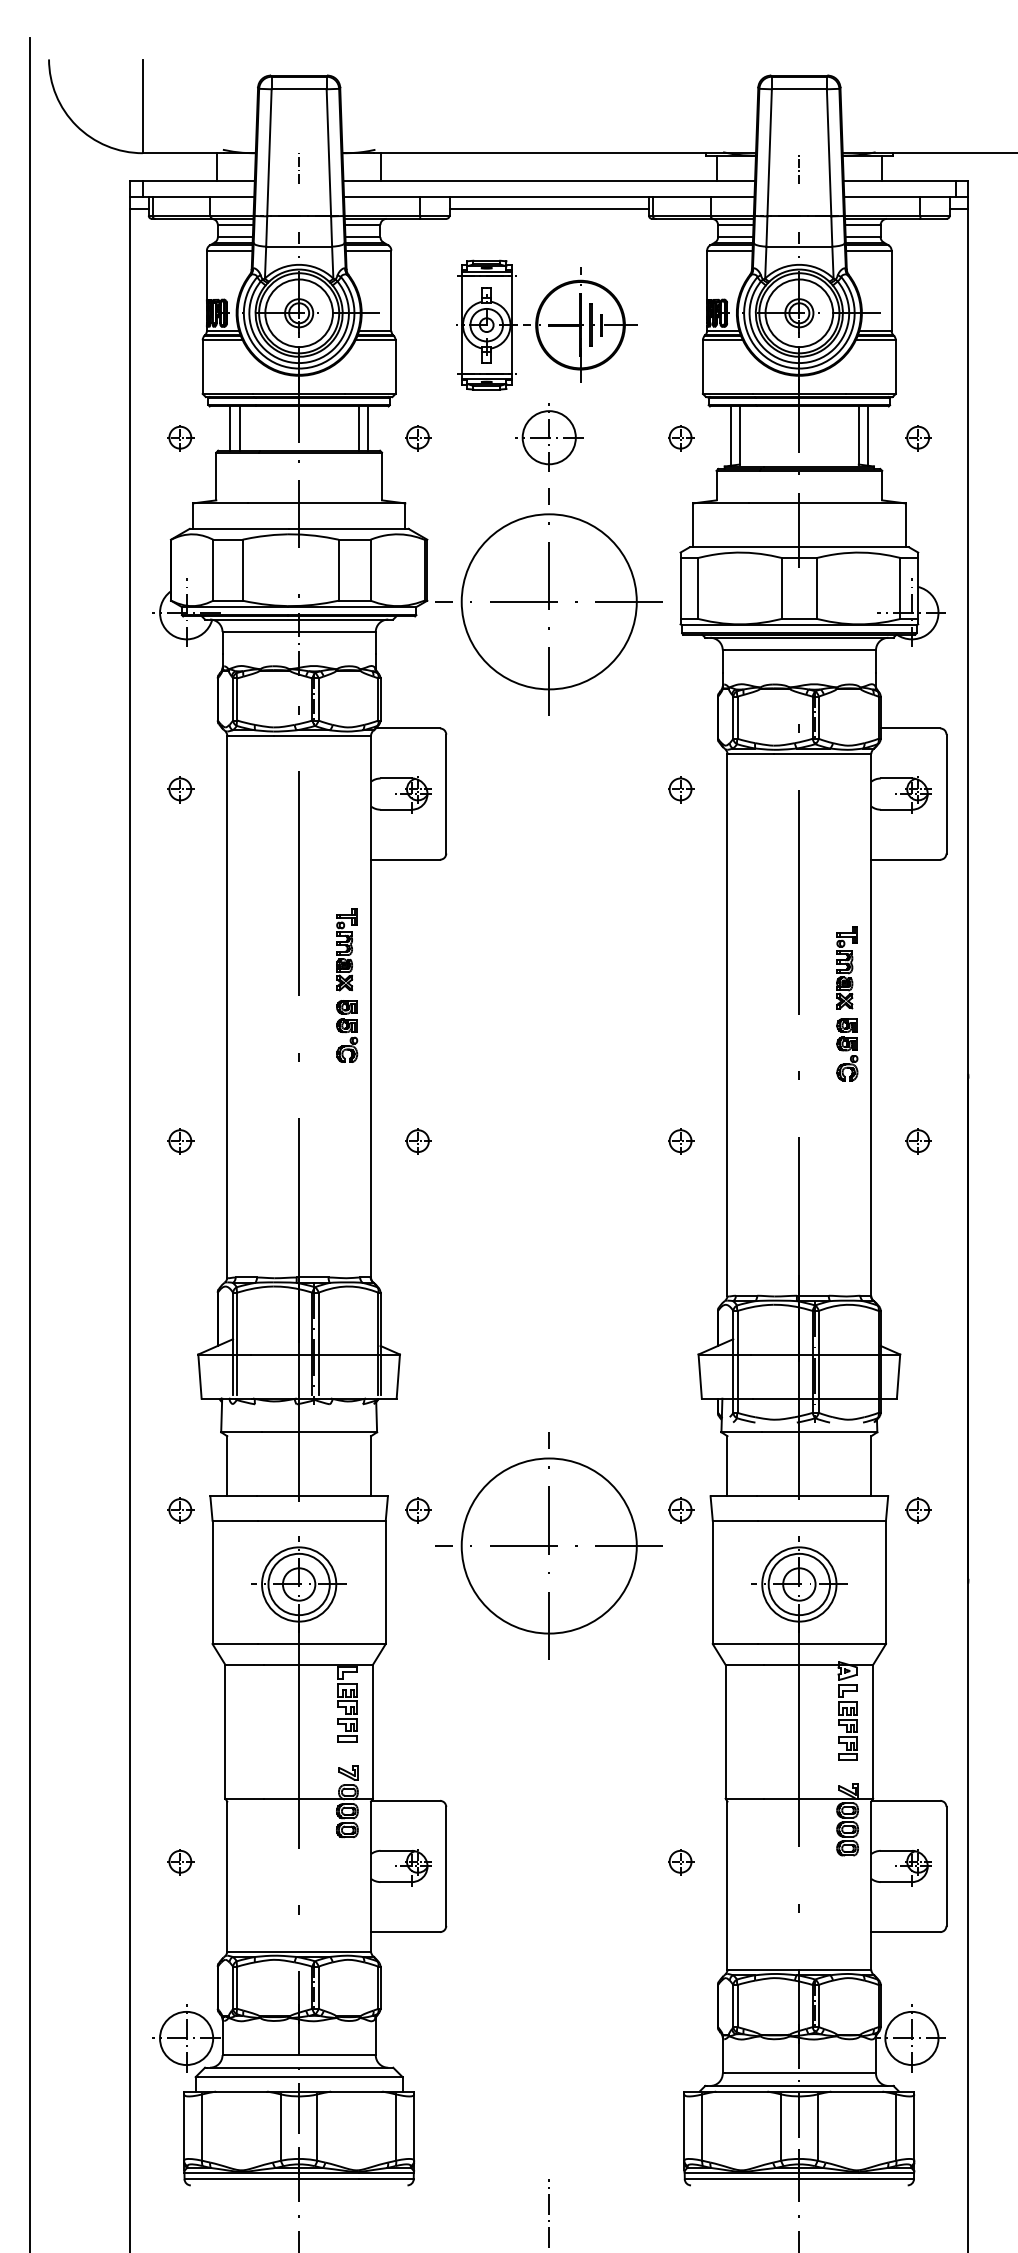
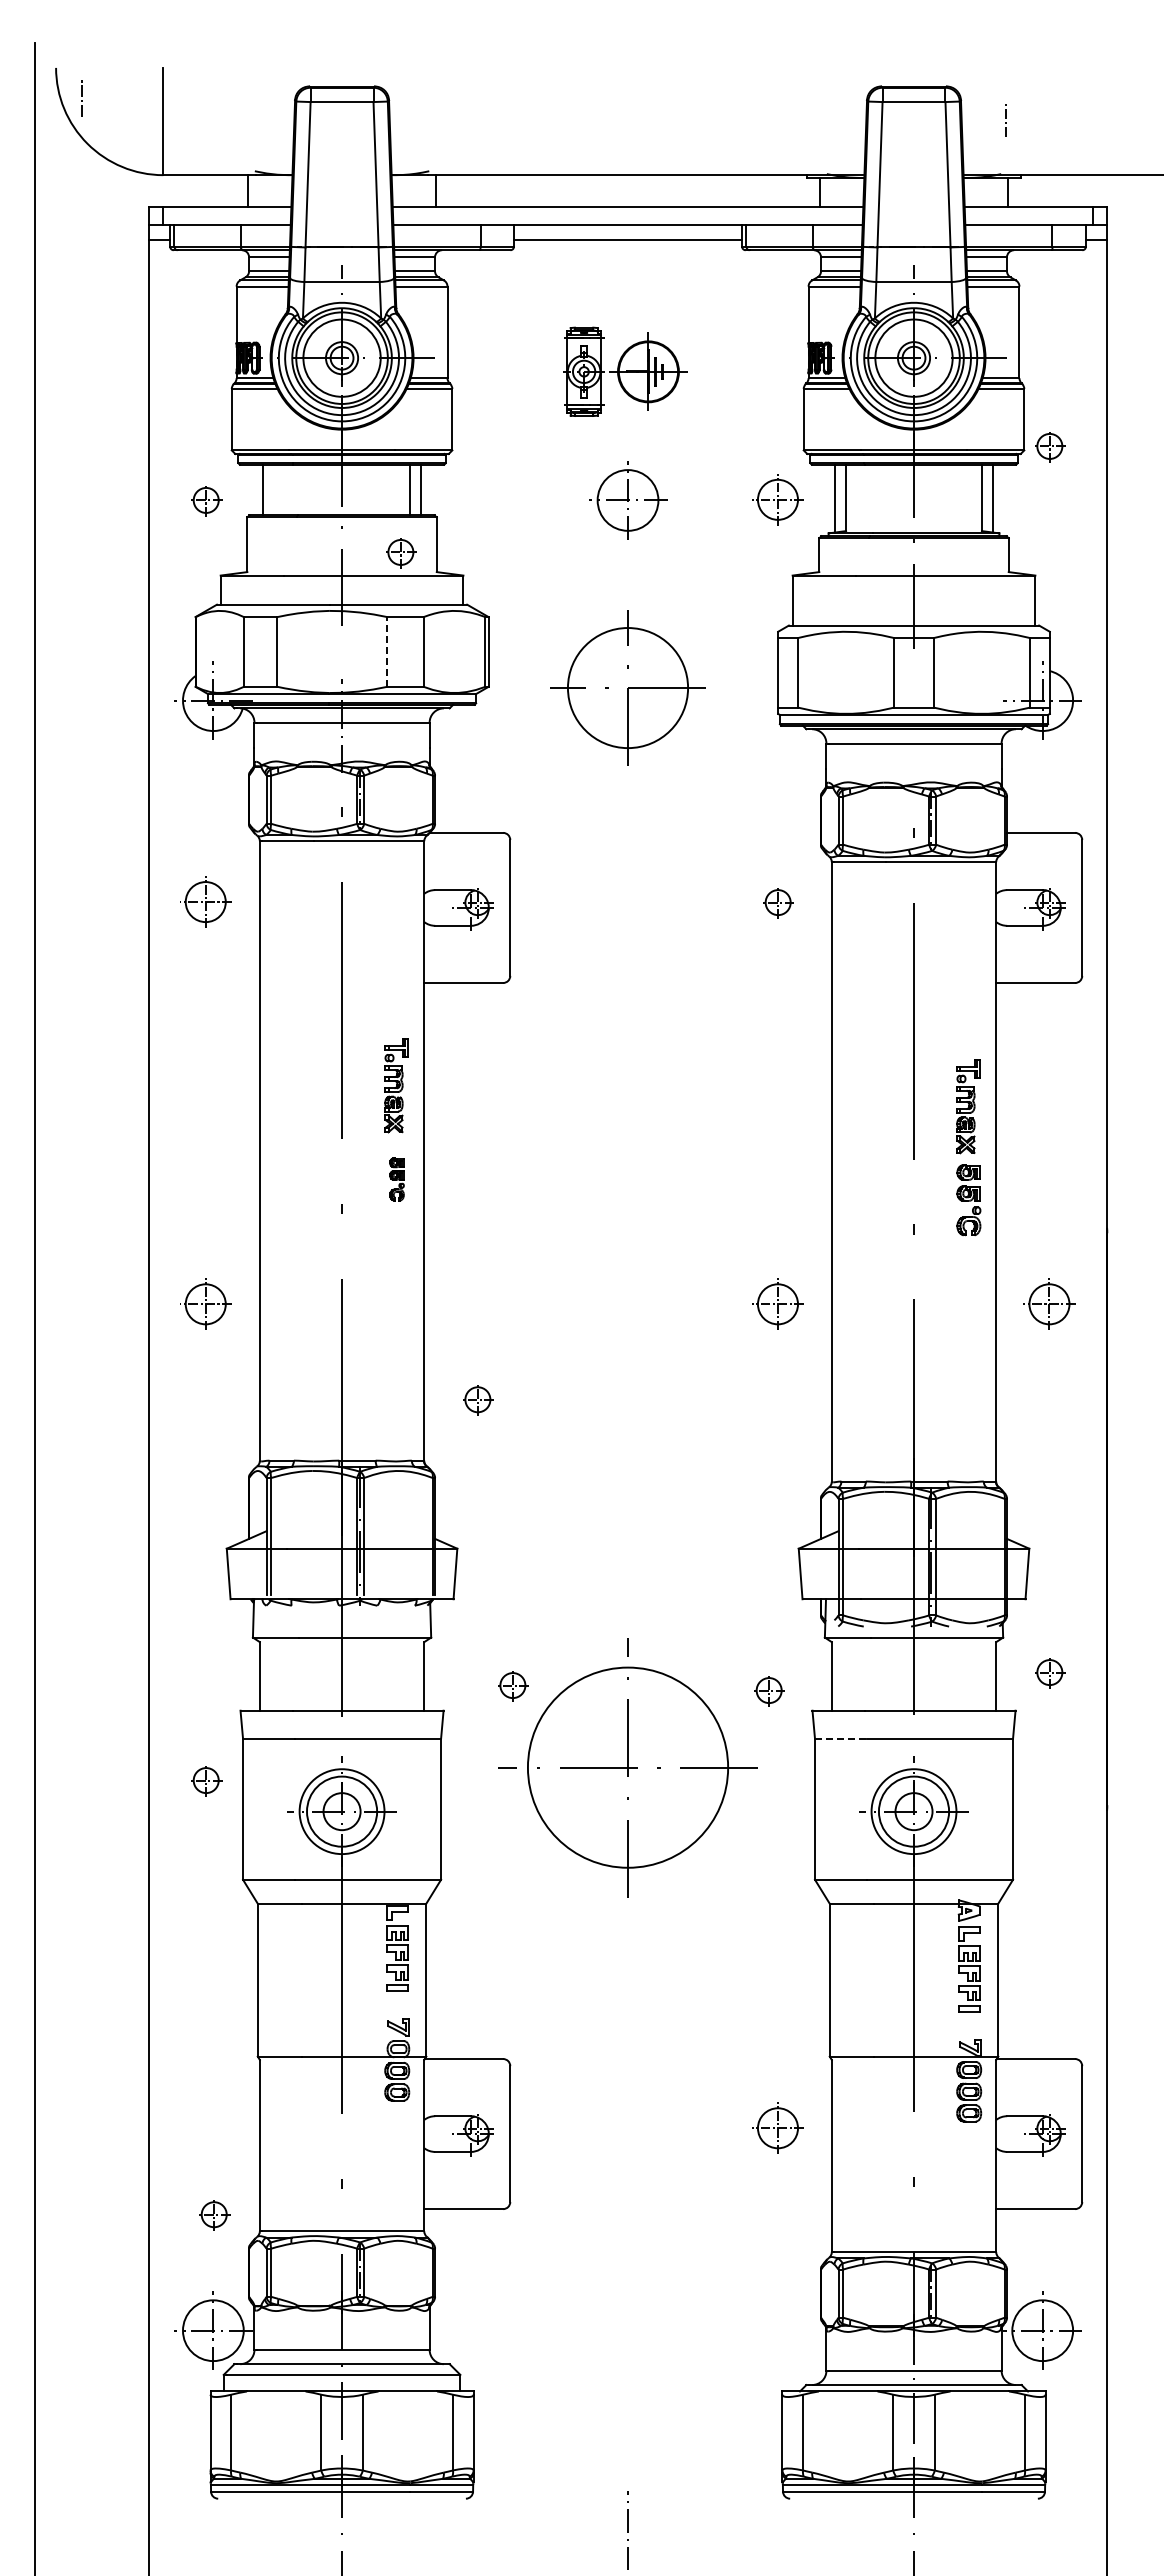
line: (298, 166) -> (81, 96), moved
line: (798, 167) -> (1005, 118), moved
part: (547, 324) -> (625, 371), size x0.6
line: (240, 428) -> (274, 489), removed
part: (418, 438) -> (401, 553), moved
part: (680, 438) -> (778, 501), size x1.6
part: (918, 438) -> (1050, 447), moved
line: (338, 569) -> (387, 651), solid -> dashed
part: (548, 601) -> (627, 687), size x0.6
part: (180, 790) -> (206, 903), size x1.6
part: (346, 1031) -> (396, 1179), size x0.6
part: (180, 1141) -> (206, 1305), size x1.6
part: (418, 1141) -> (478, 1400), moved
part: (680, 1141) -> (778, 1305), size x1.6
part: (918, 1141) -> (1050, 1305), size x1.6
part: (180, 1510) -> (206, 1781), moved
part: (418, 1510) -> (513, 1686), moved
part: (680, 1510) -> (769, 1691), moved
part: (918, 1510) -> (1050, 1673), moved
line: (735, 1520) -> (840, 1738), solid -> dashed
part: (180, 1862) -> (214, 2215), moved
part: (680, 1862) -> (778, 2129), size x1.6

